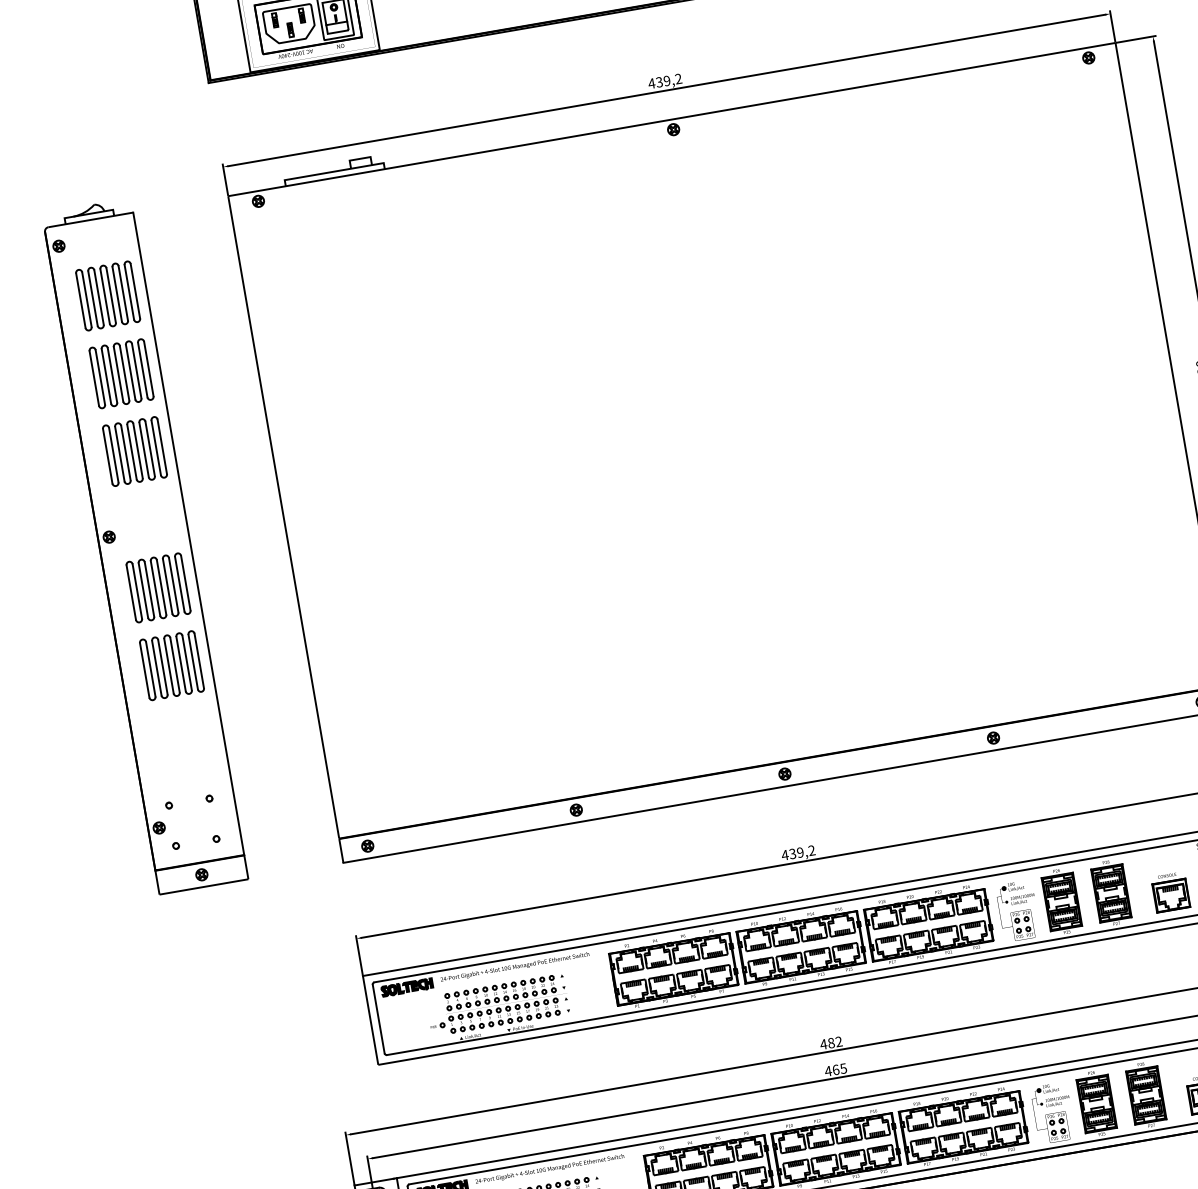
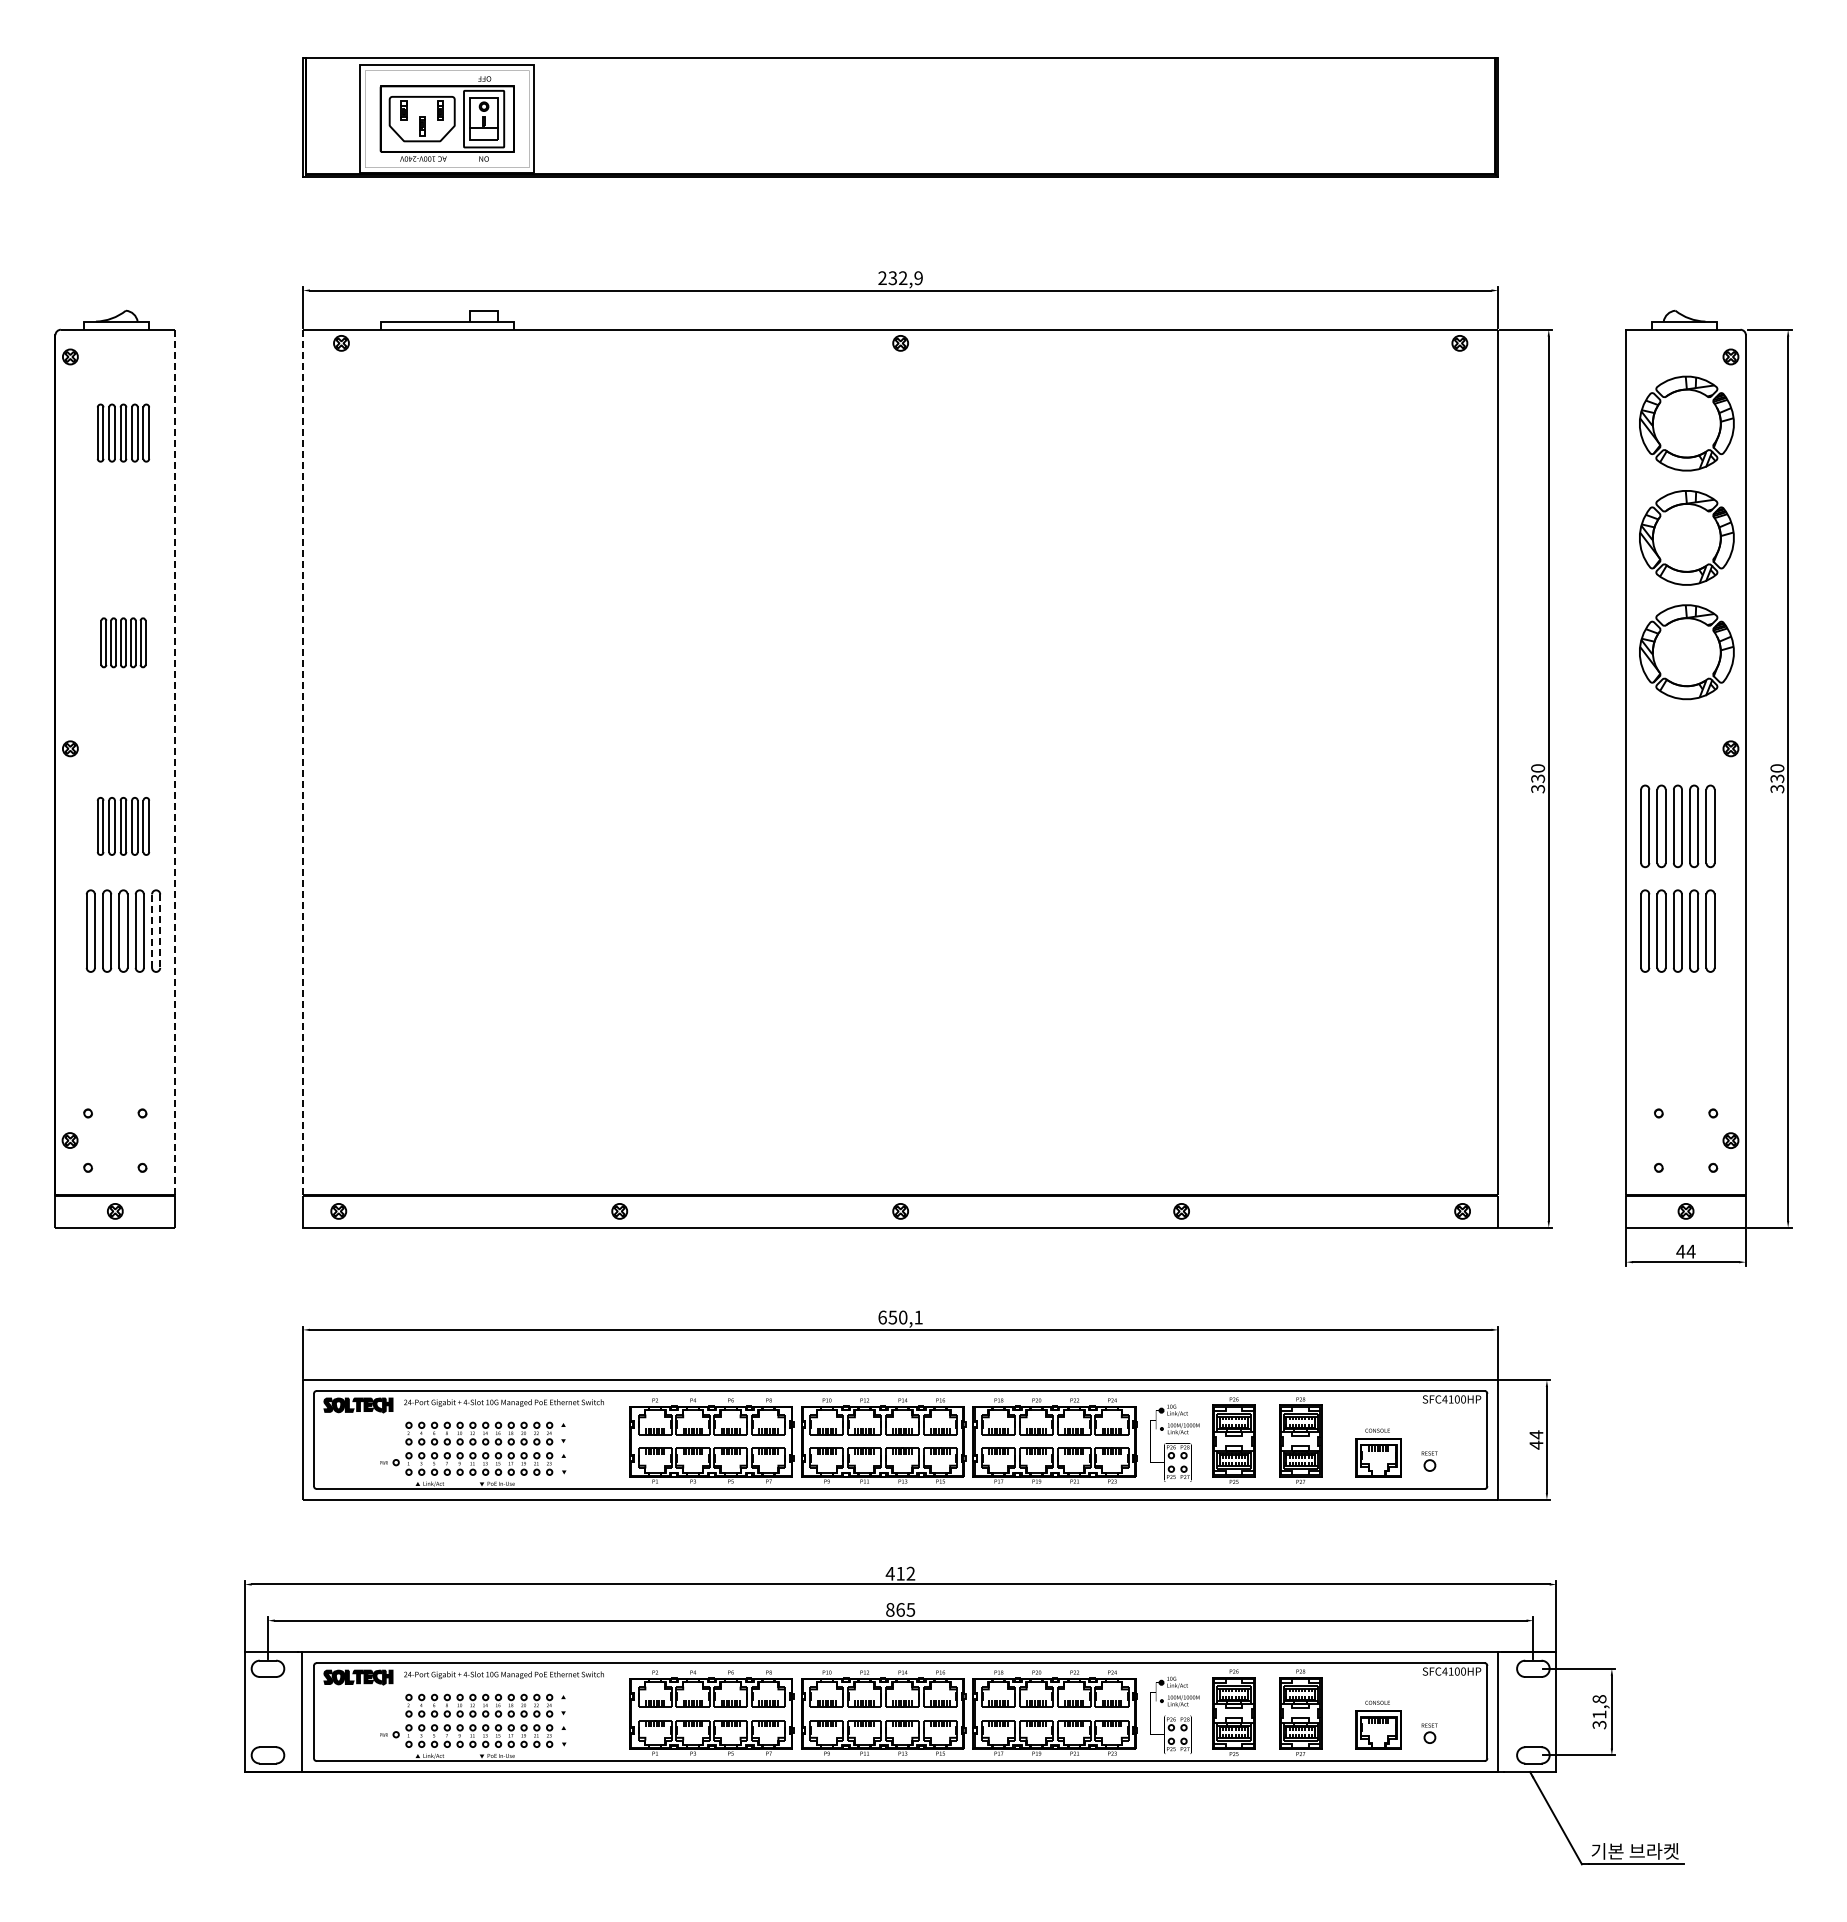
text: (664, 81) -> (899, 278), 439,2 -> 232,9
part: (108, 295) -> (123, 432), size x0.7
part: (121, 373) -> (123, 537), removed
part: (135, 451) -> (123, 642), size x0.6
line: (284, 517) -> (303, 762), solid -> dashed
line: (188, 533) -> (175, 762), solid -> dashed
part: (158, 588) -> (123, 826), size x0.7
line: (199, 661) -> (160, 931), solid -> dashed
line: (193, 662) -> (152, 931), solid -> dashed
text: (798, 852) -> (900, 1317), 439,2 -> 650,1
text: (831, 1042) -> (900, 1573), 482 -> 412
text: (827, 1071) -> (889, 1609), 465 -> 865

